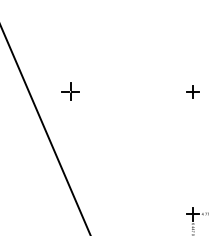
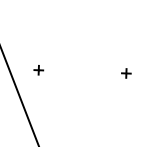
part: (70, 91) -> (38, 69), size x0.71

